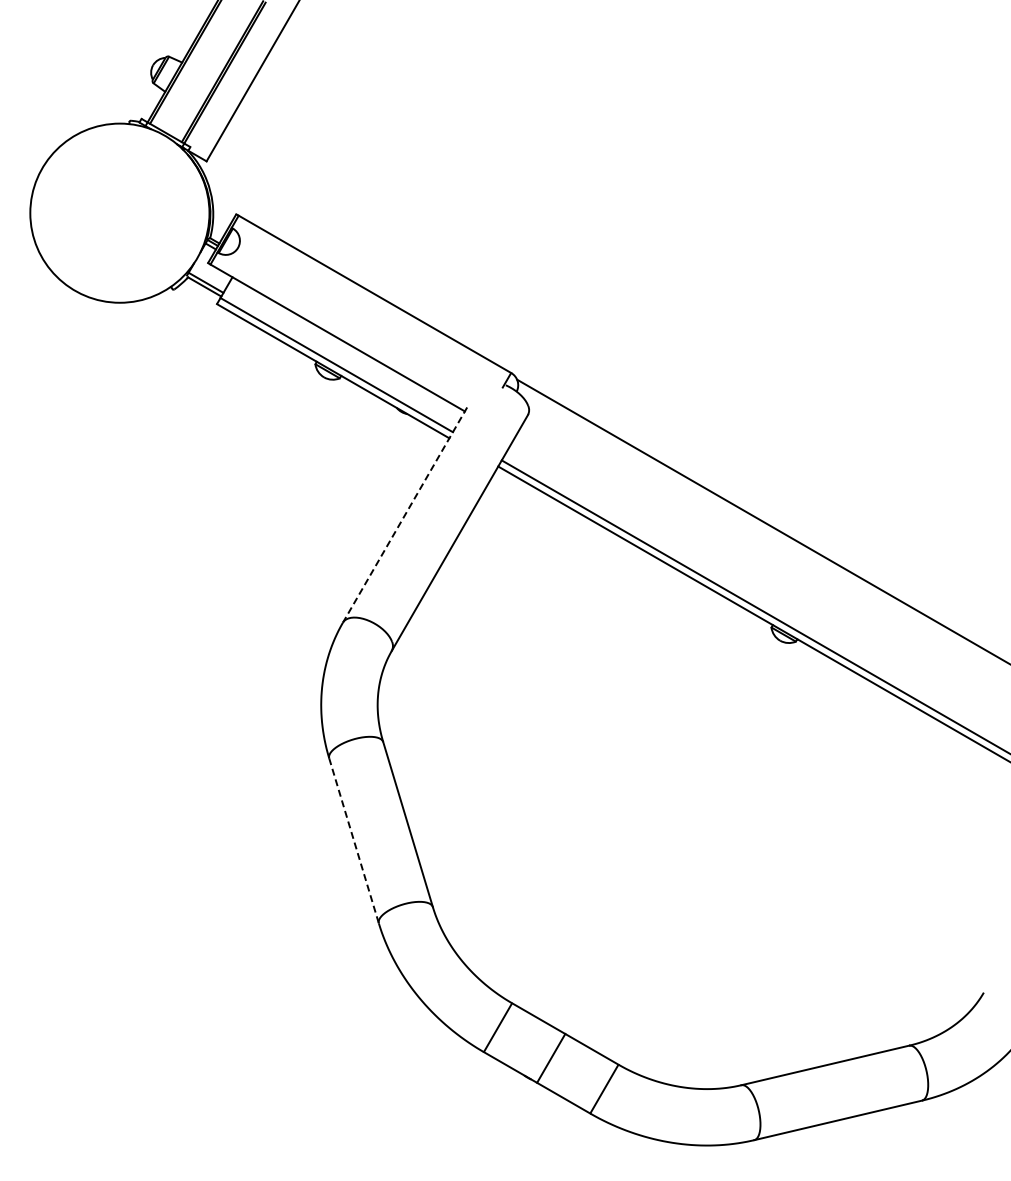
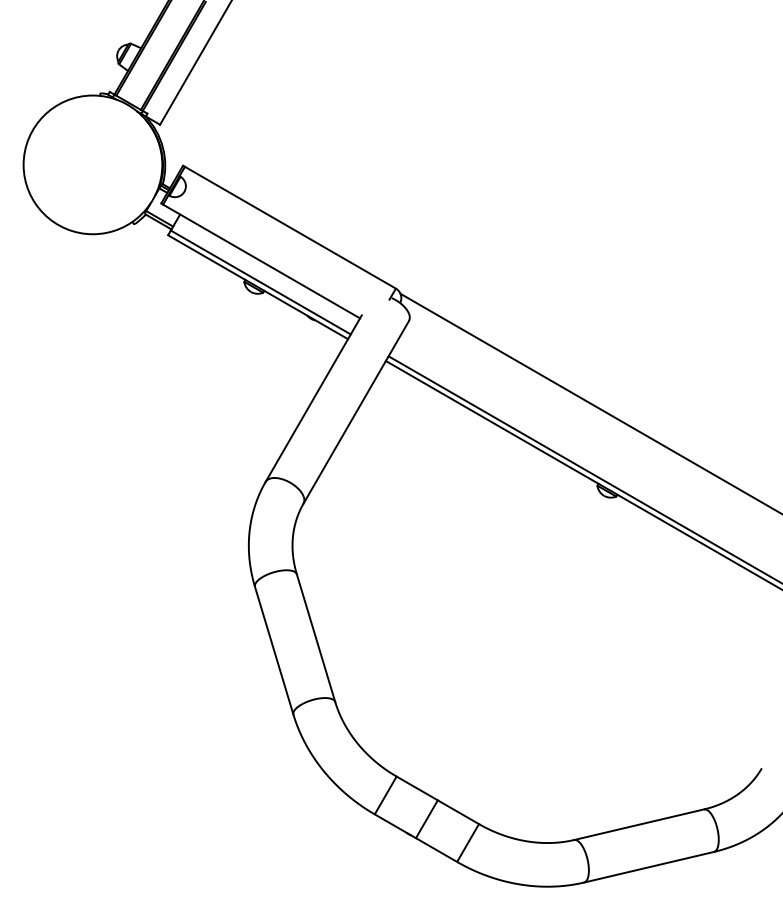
line: (404, 515) -> (313, 398), dashed -> solid
line: (354, 841) -> (274, 651), dashed -> solid

